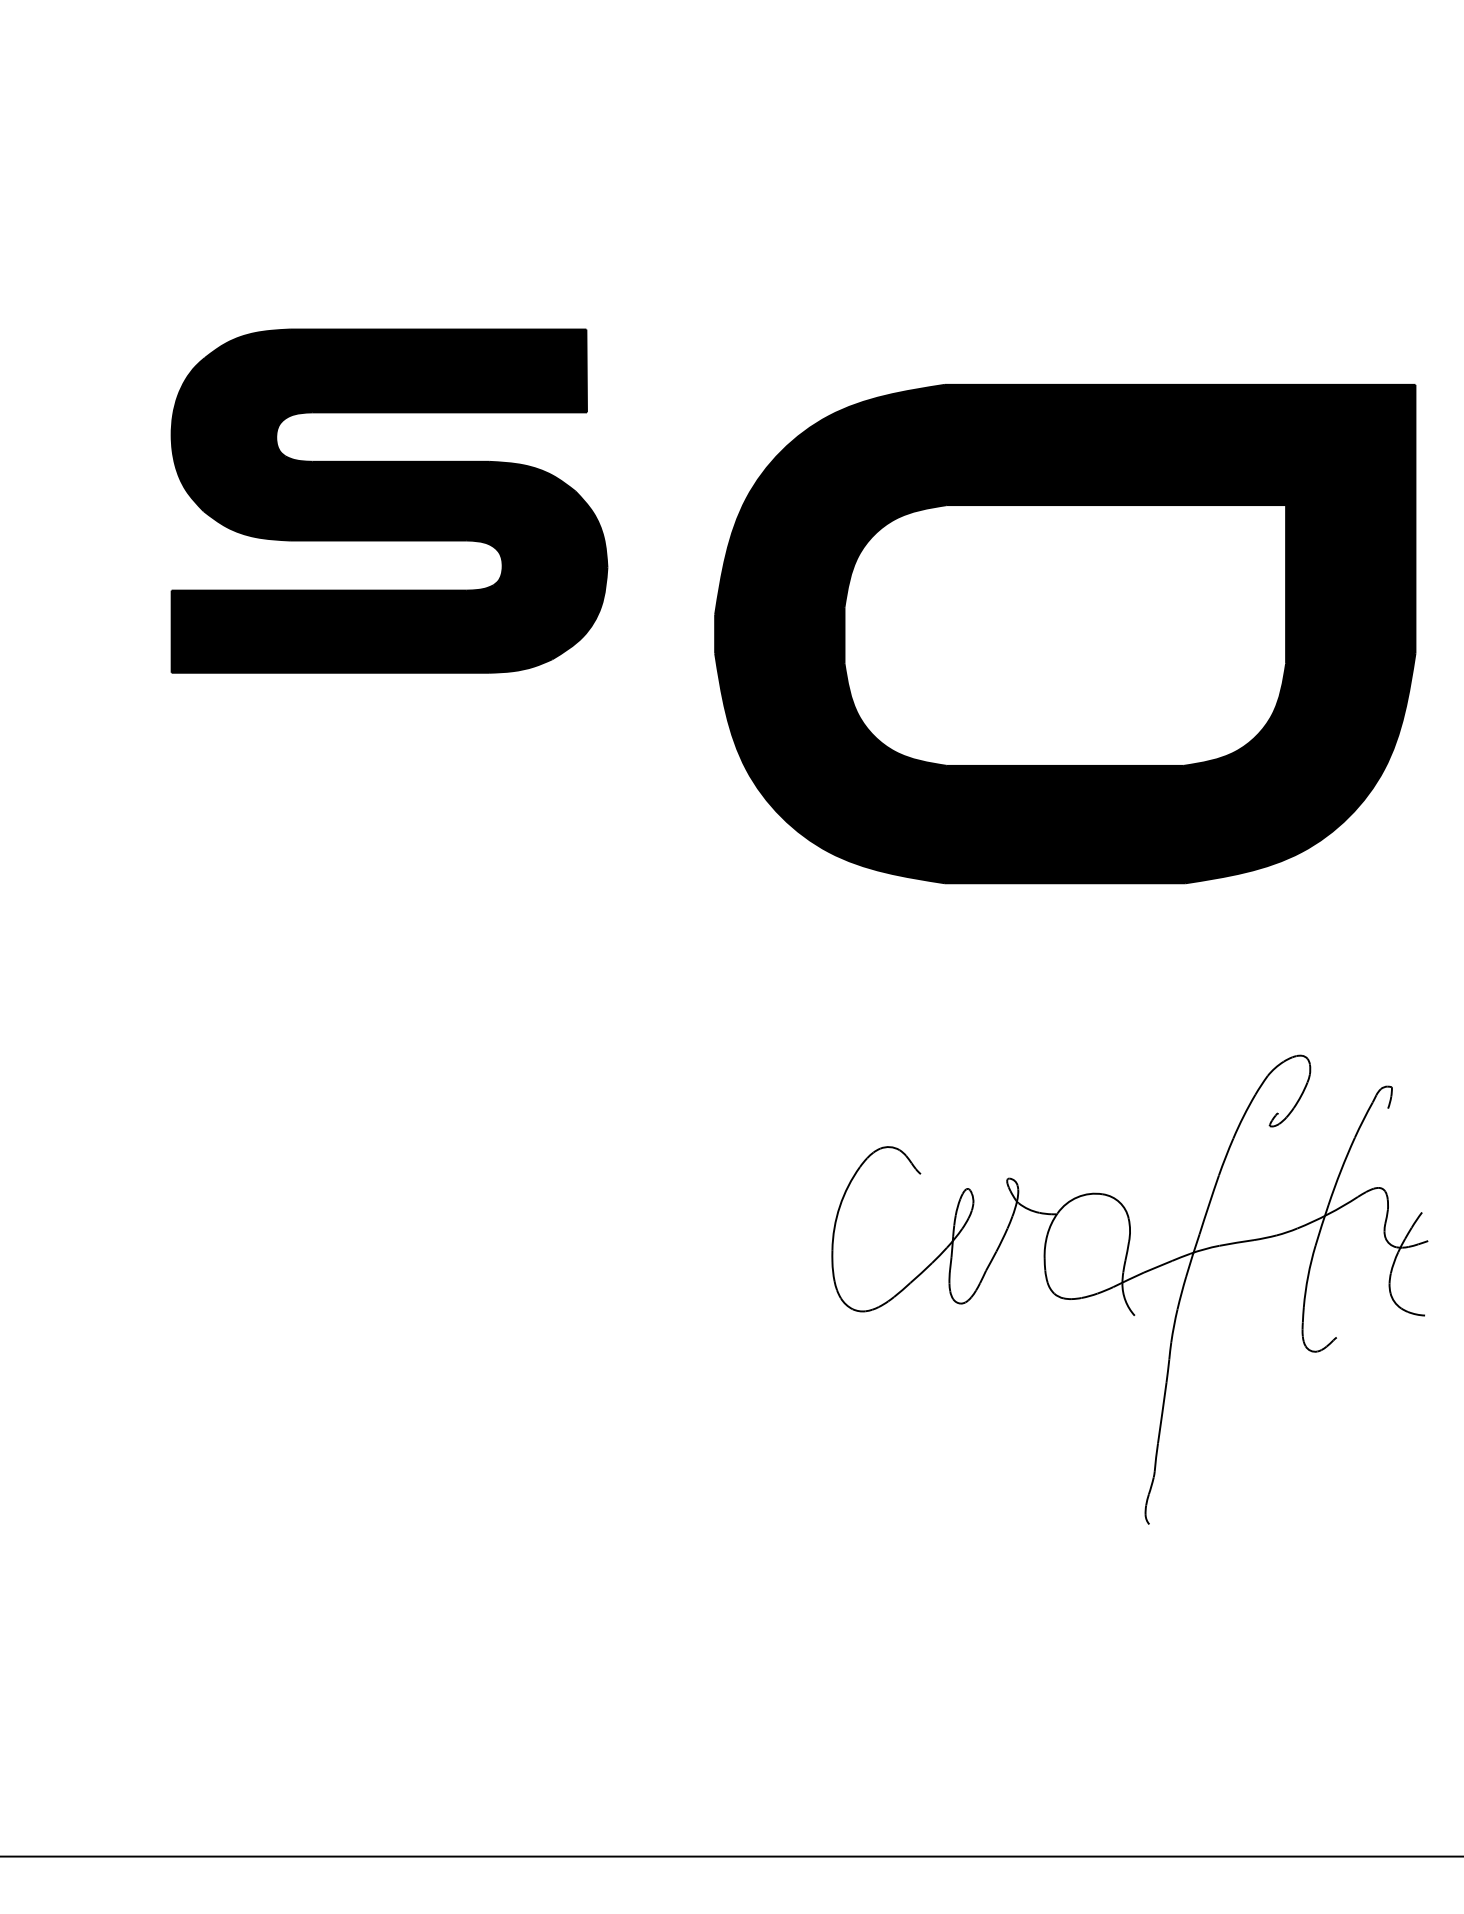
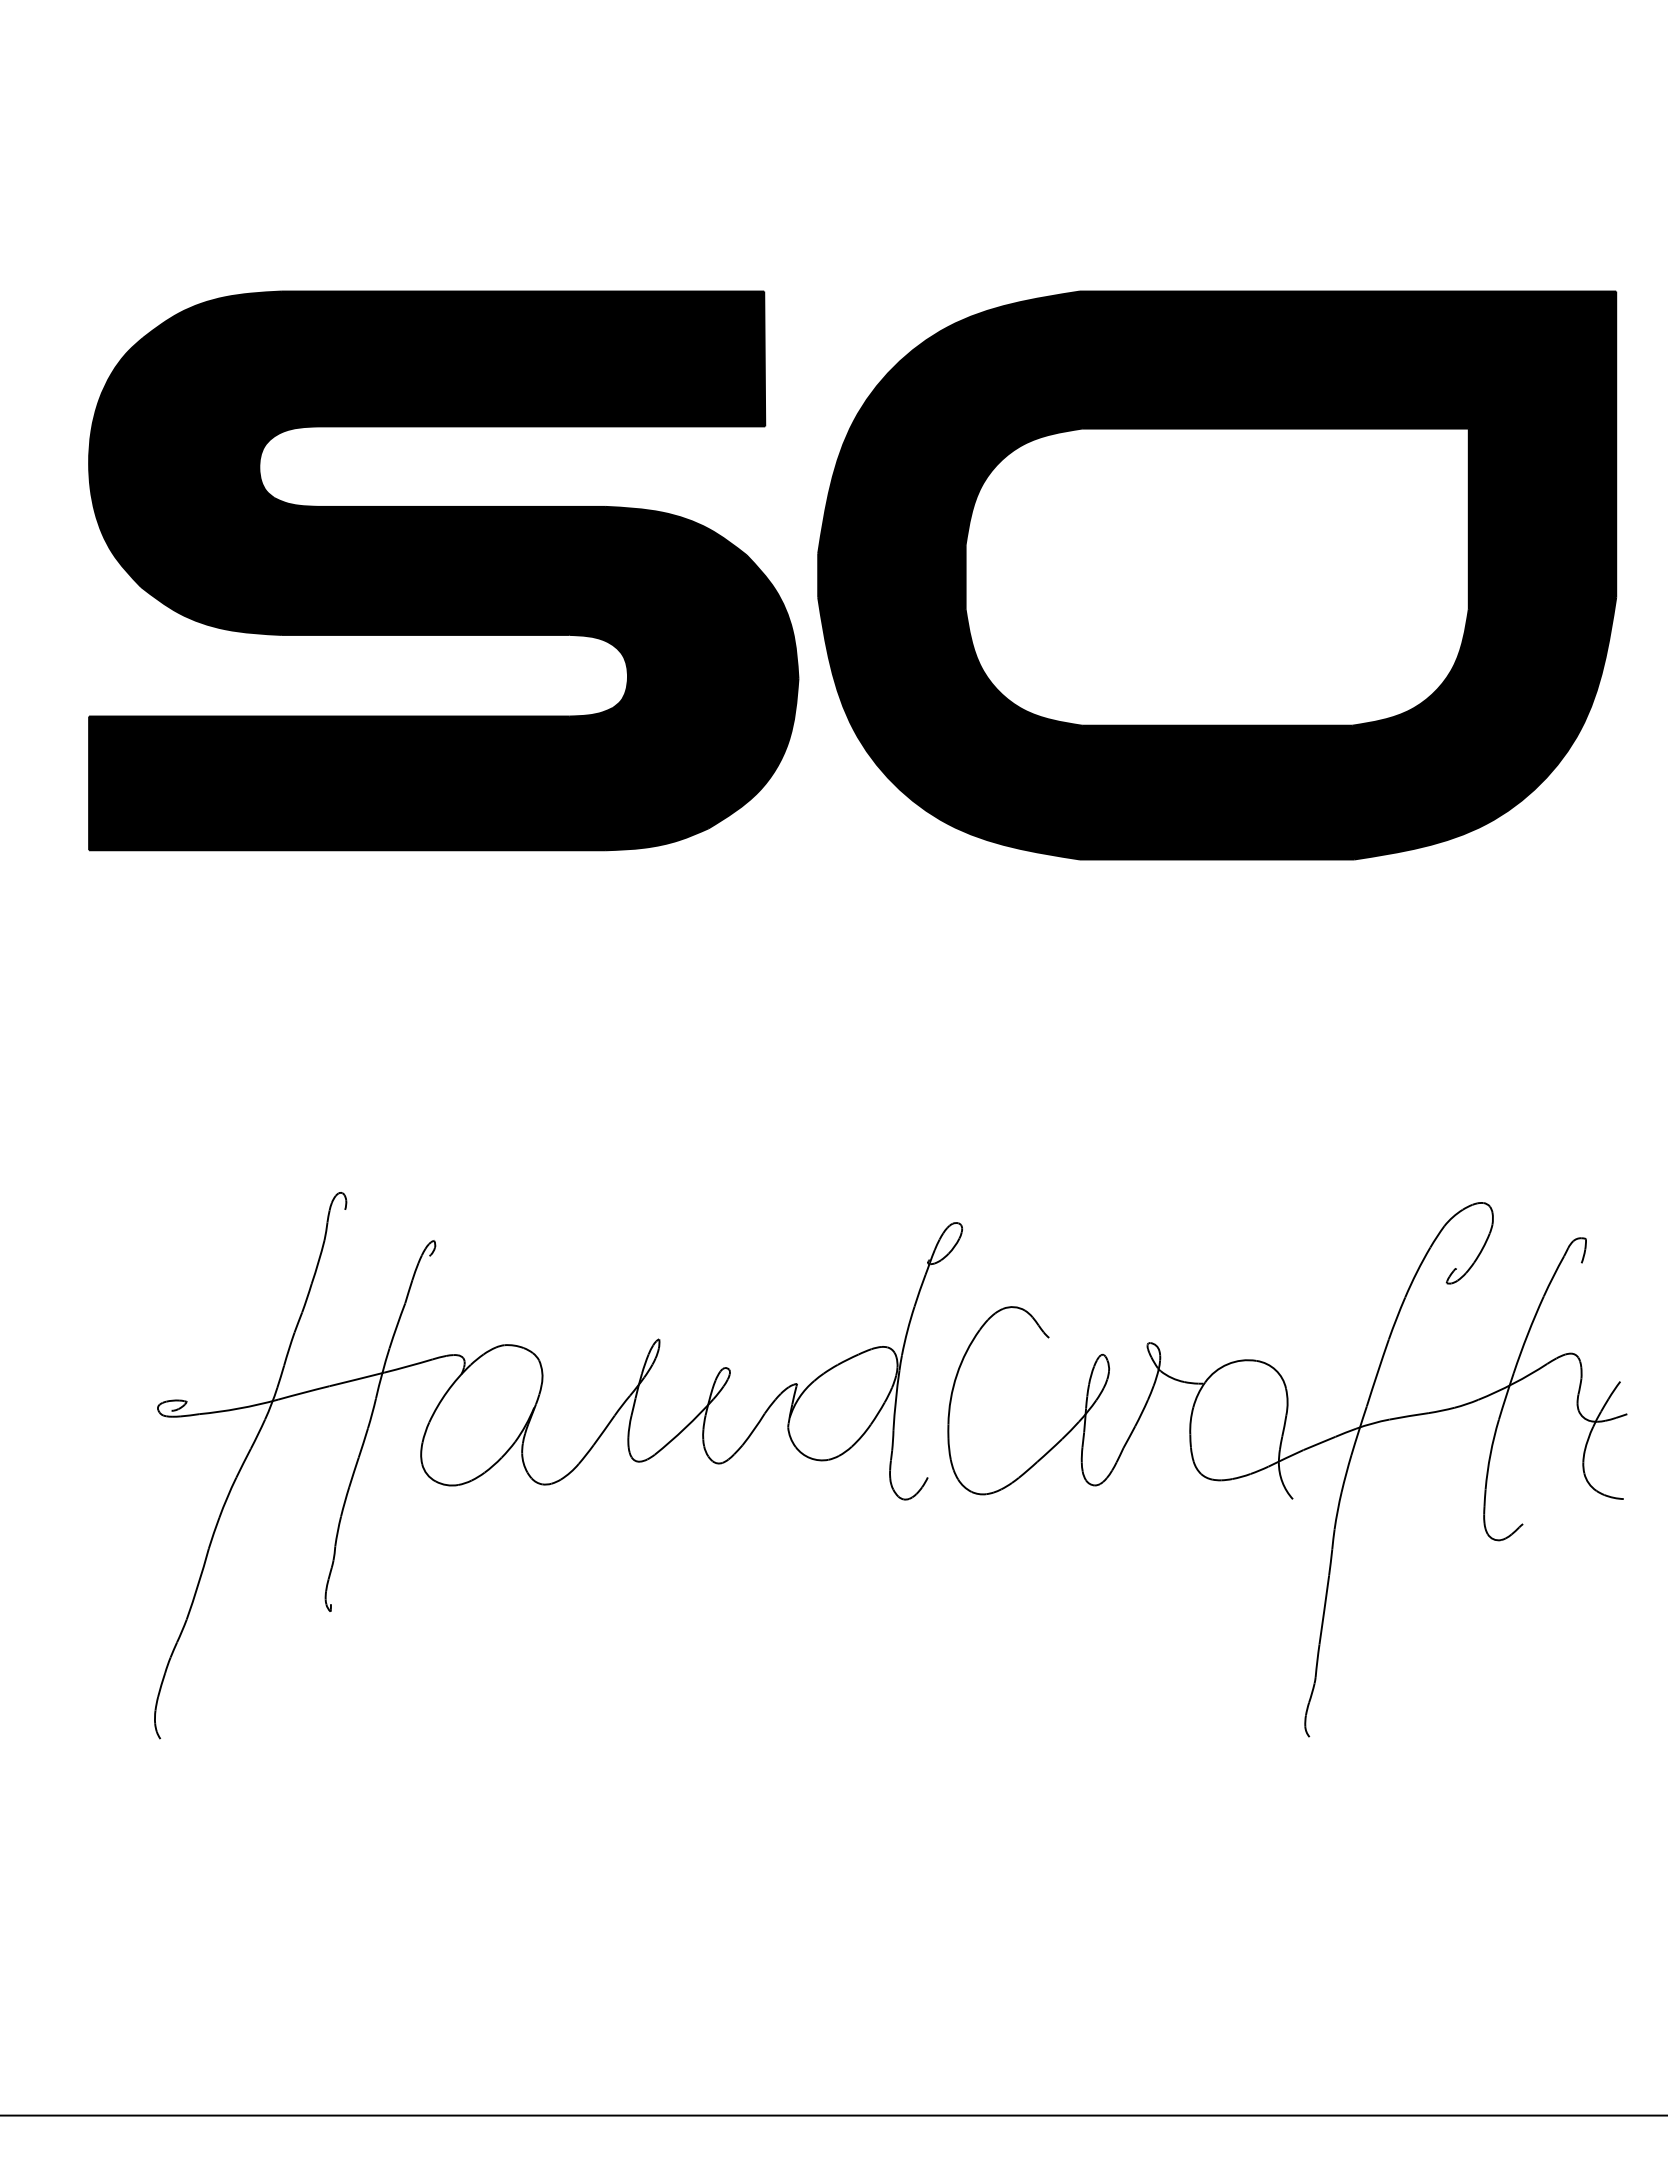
part: (389, 501) -> (443, 571), size x1.43
part: (1065, 634) -> (1217, 576), moved
part: (498, 1292) -> (567, 1472), added

